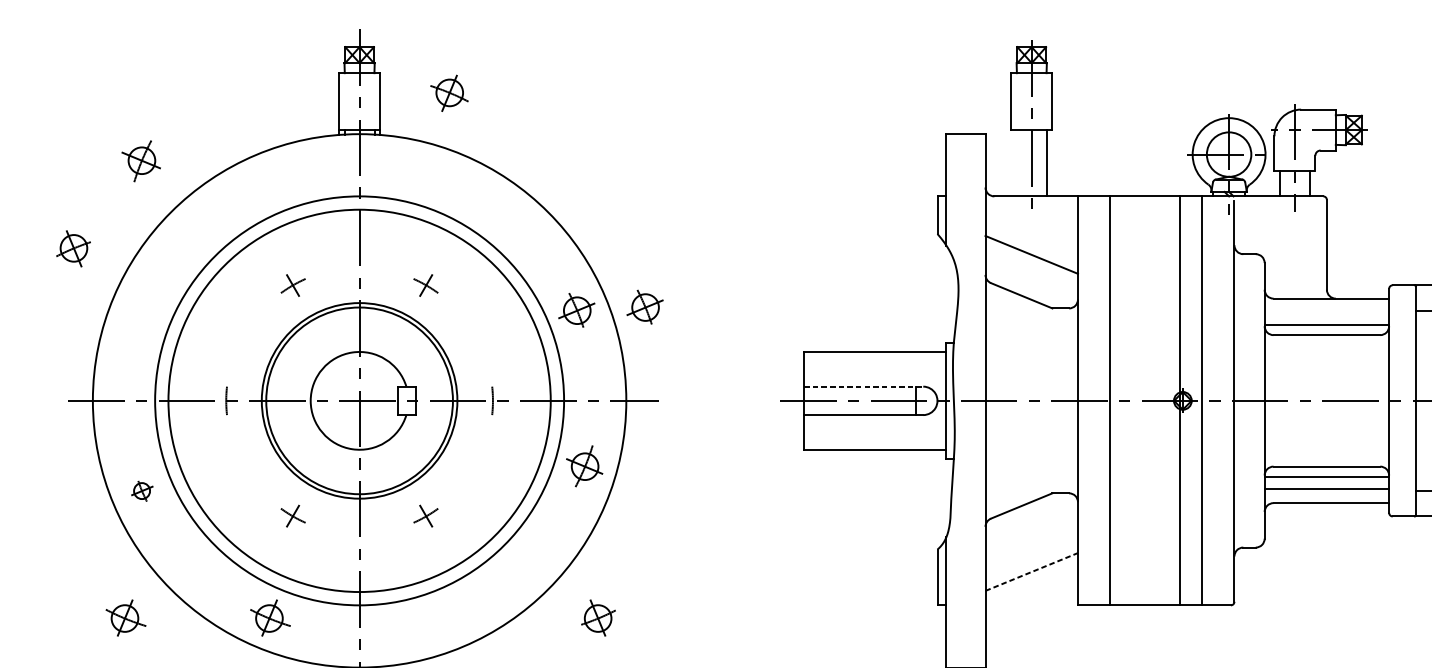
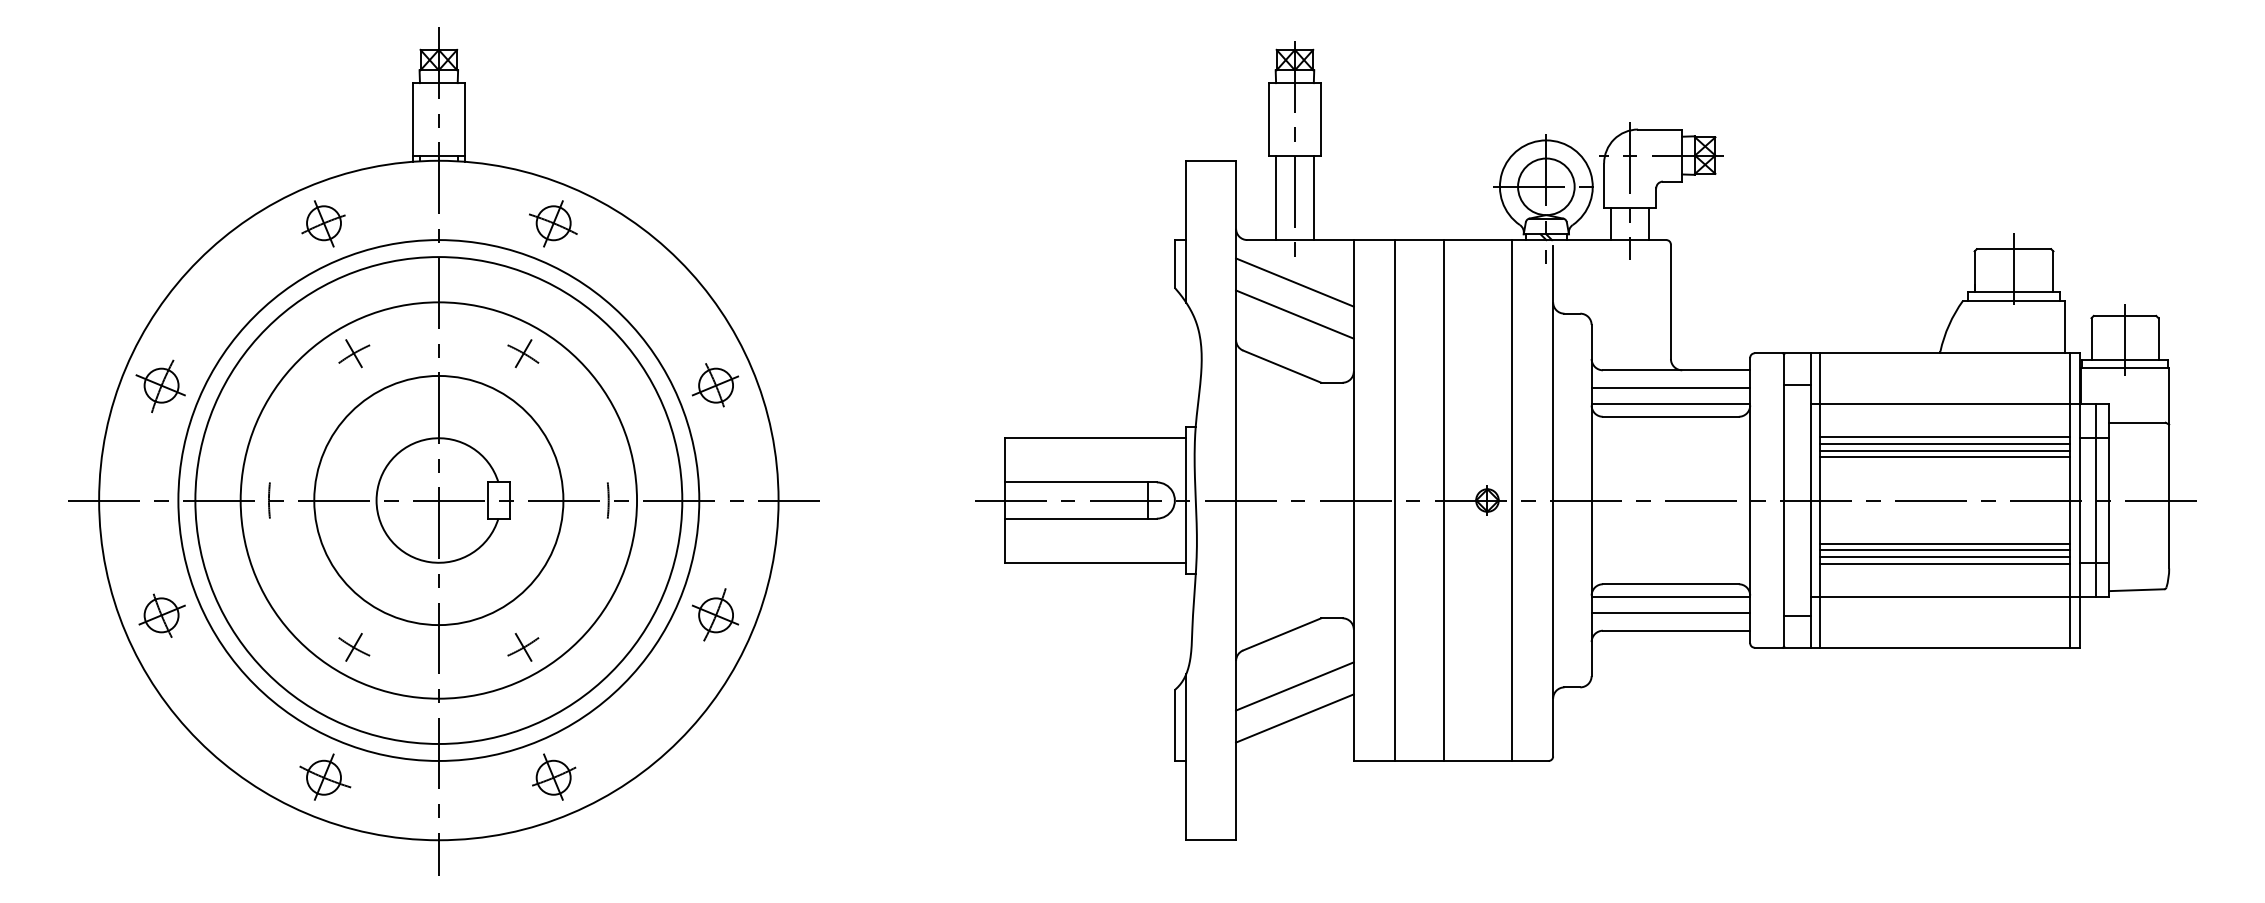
part: (449, 93) -> (553, 223), moved
part: (141, 160) -> (160, 385), moved
line: (1016, 162) -> (1275, 197), added
line: (1031, 229) -> (1294, 282), added
part: (73, 248) -> (323, 223), moved
part: (645, 307) -> (802, 381), removed
line: (1326, 312) -> (1670, 387), added
line: (863, 386) -> (1080, 482), dashed -> solid
circle: (359, 400) -> (438, 500), size x1.67
line: (1179, 400) -> (1444, 500), moved
part: (584, 466) -> (715, 614), moved
part: (141, 491) -> (161, 615), size x1.67
line: (1031, 546) -> (1294, 686), added
line: (1031, 572) -> (1294, 718), dashed -> solid
part: (126, 617) -> (141, 776), removed
part: (598, 617) -> (554, 776), moved

